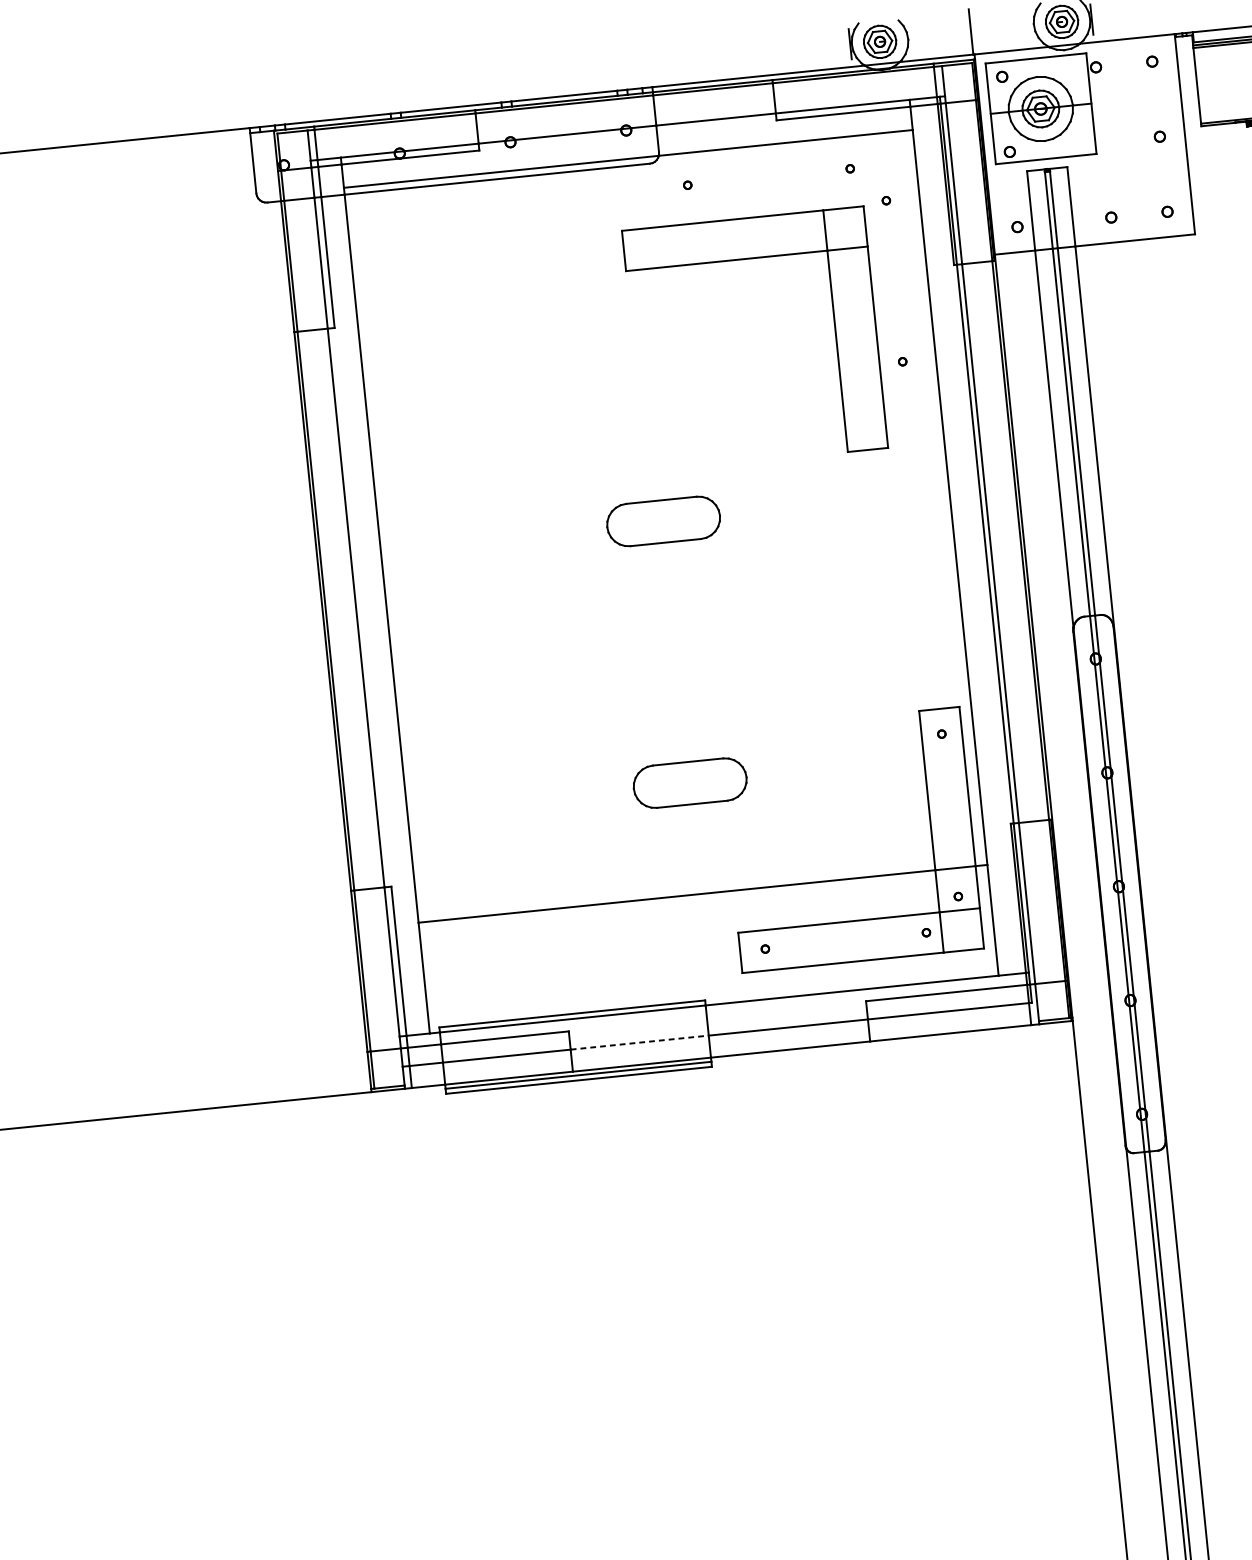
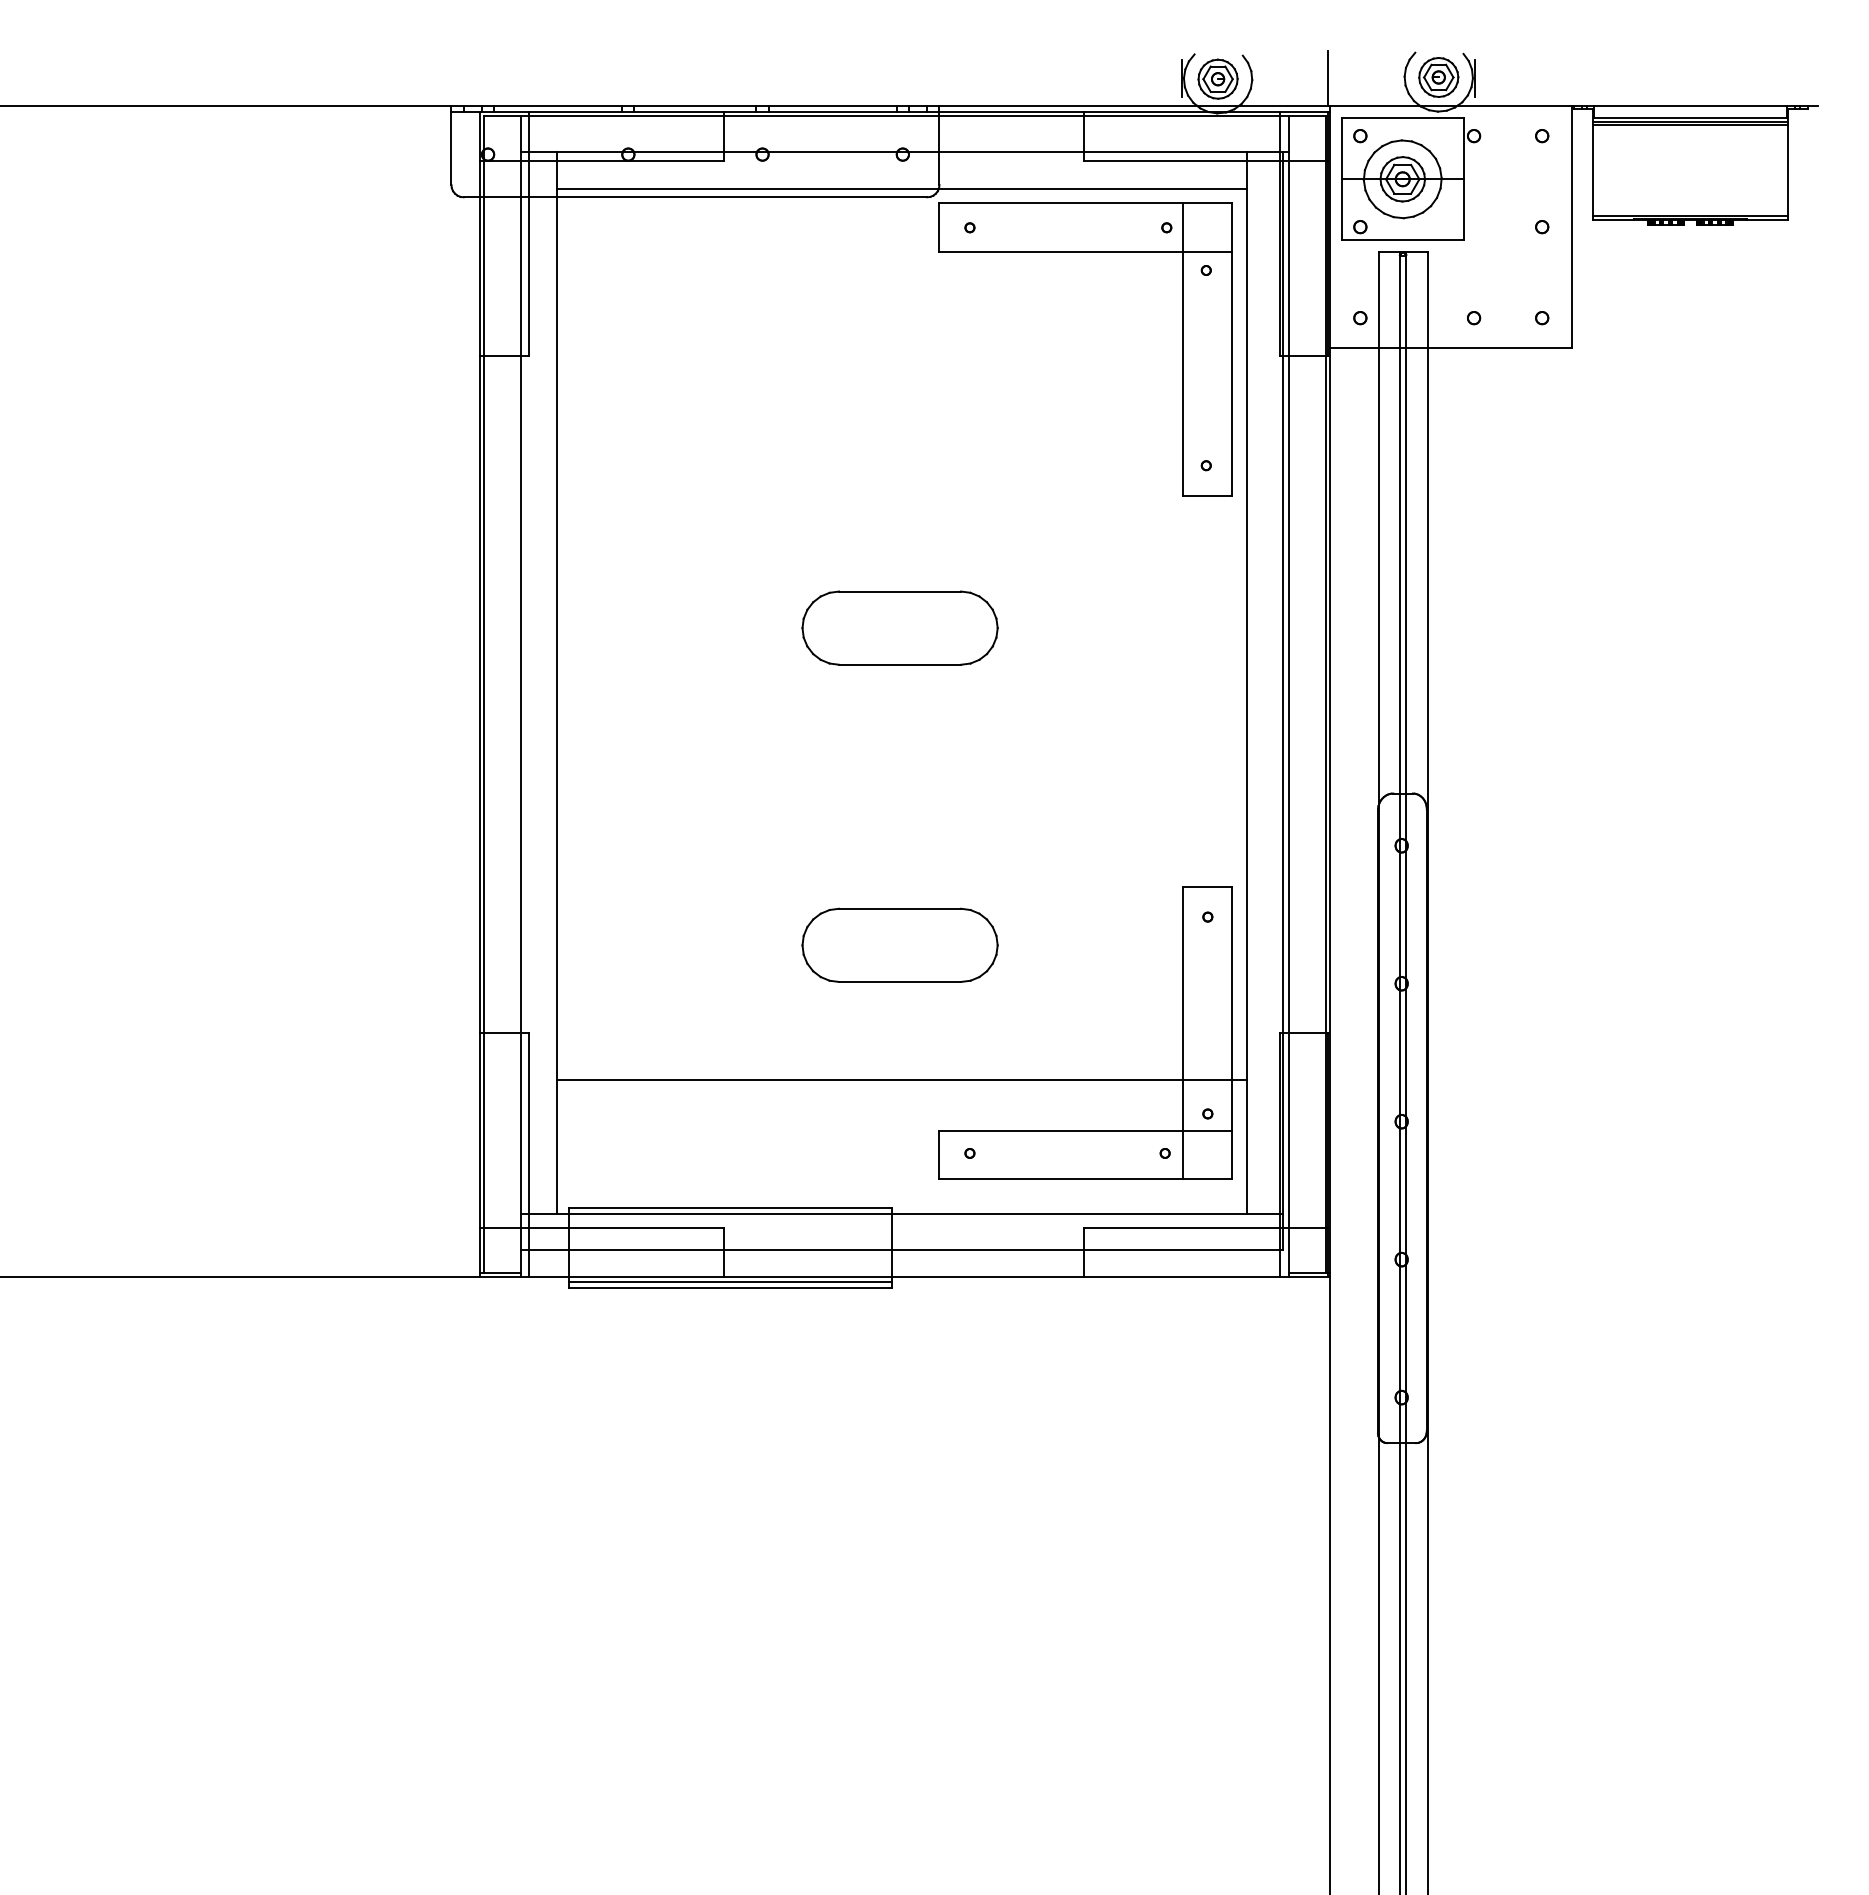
part: (746, 259) -> (1085, 252), moved
part: (663, 521) -> (899, 627), size x1.43
part: (689, 782) -> (899, 944), size x1.43
line: (639, 1042) -> (807, 1250), dashed -> solid

